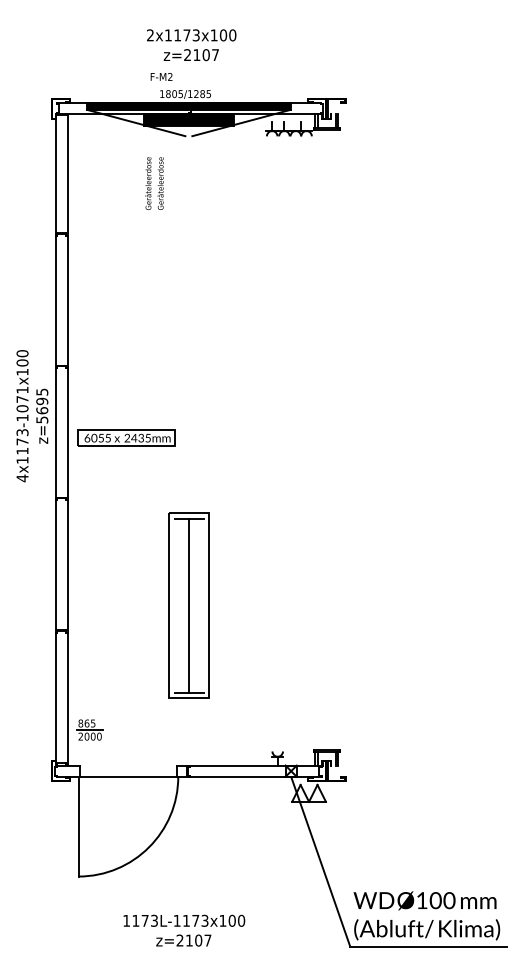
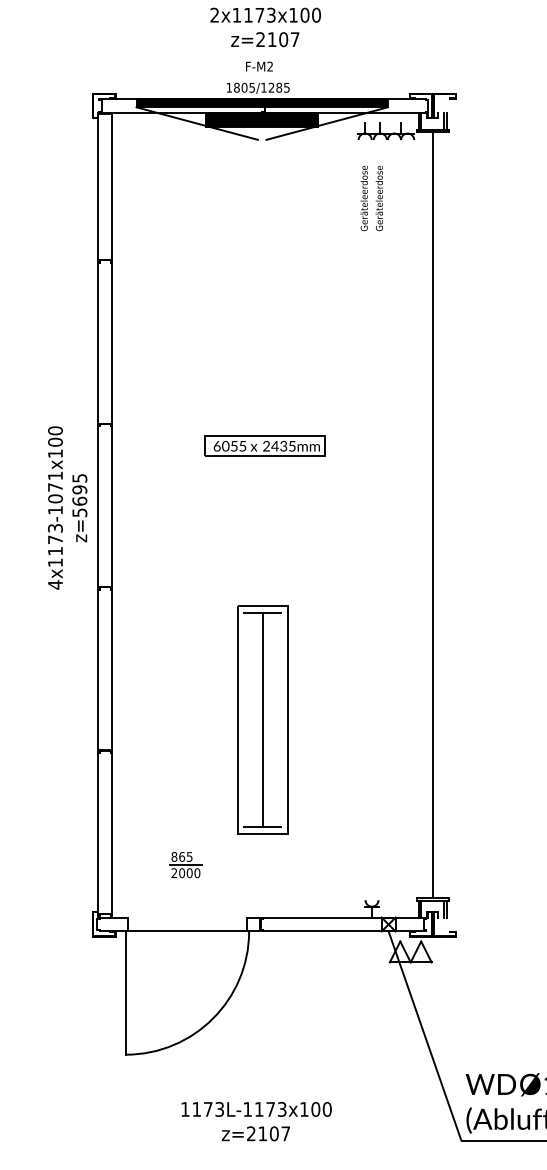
text: (161, 76) -> (259, 66), moved
text: (154, 183) -> (371, 198), moved
text: (32, 416) -> (67, 508), moved
part: (126, 437) -> (265, 445), moved
line: (326, 439) -> (432, 514), added
part: (89, 729) -> (185, 864), moved

